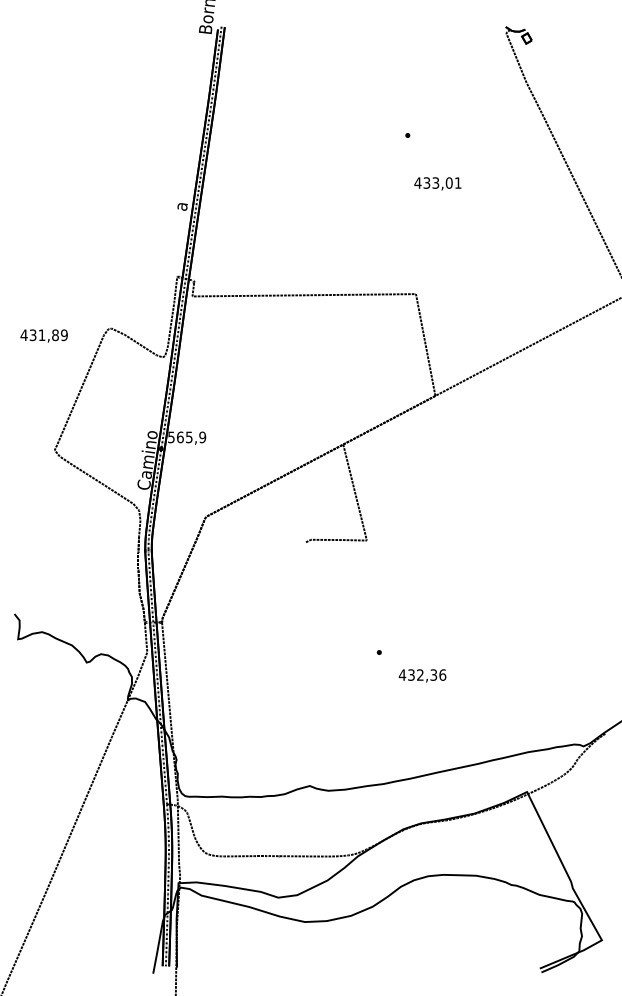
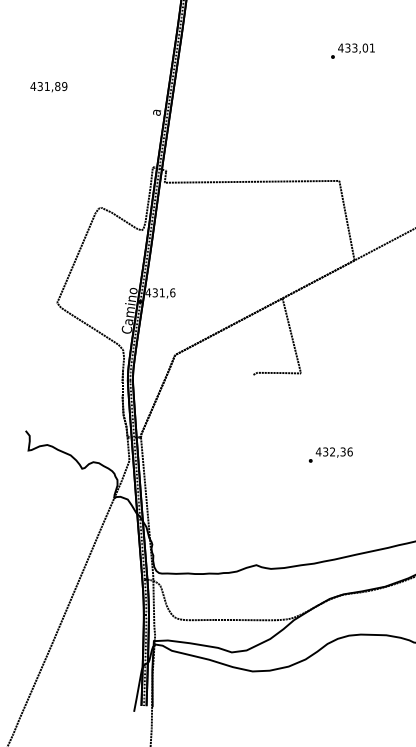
text: (437, 183) -> (356, 48), moved
text: (43, 335) -> (48, 86), moved
text: (186, 437) -> (160, 292), 565,9 -> 431,6
text: (422, 675) -> (334, 452), moved

